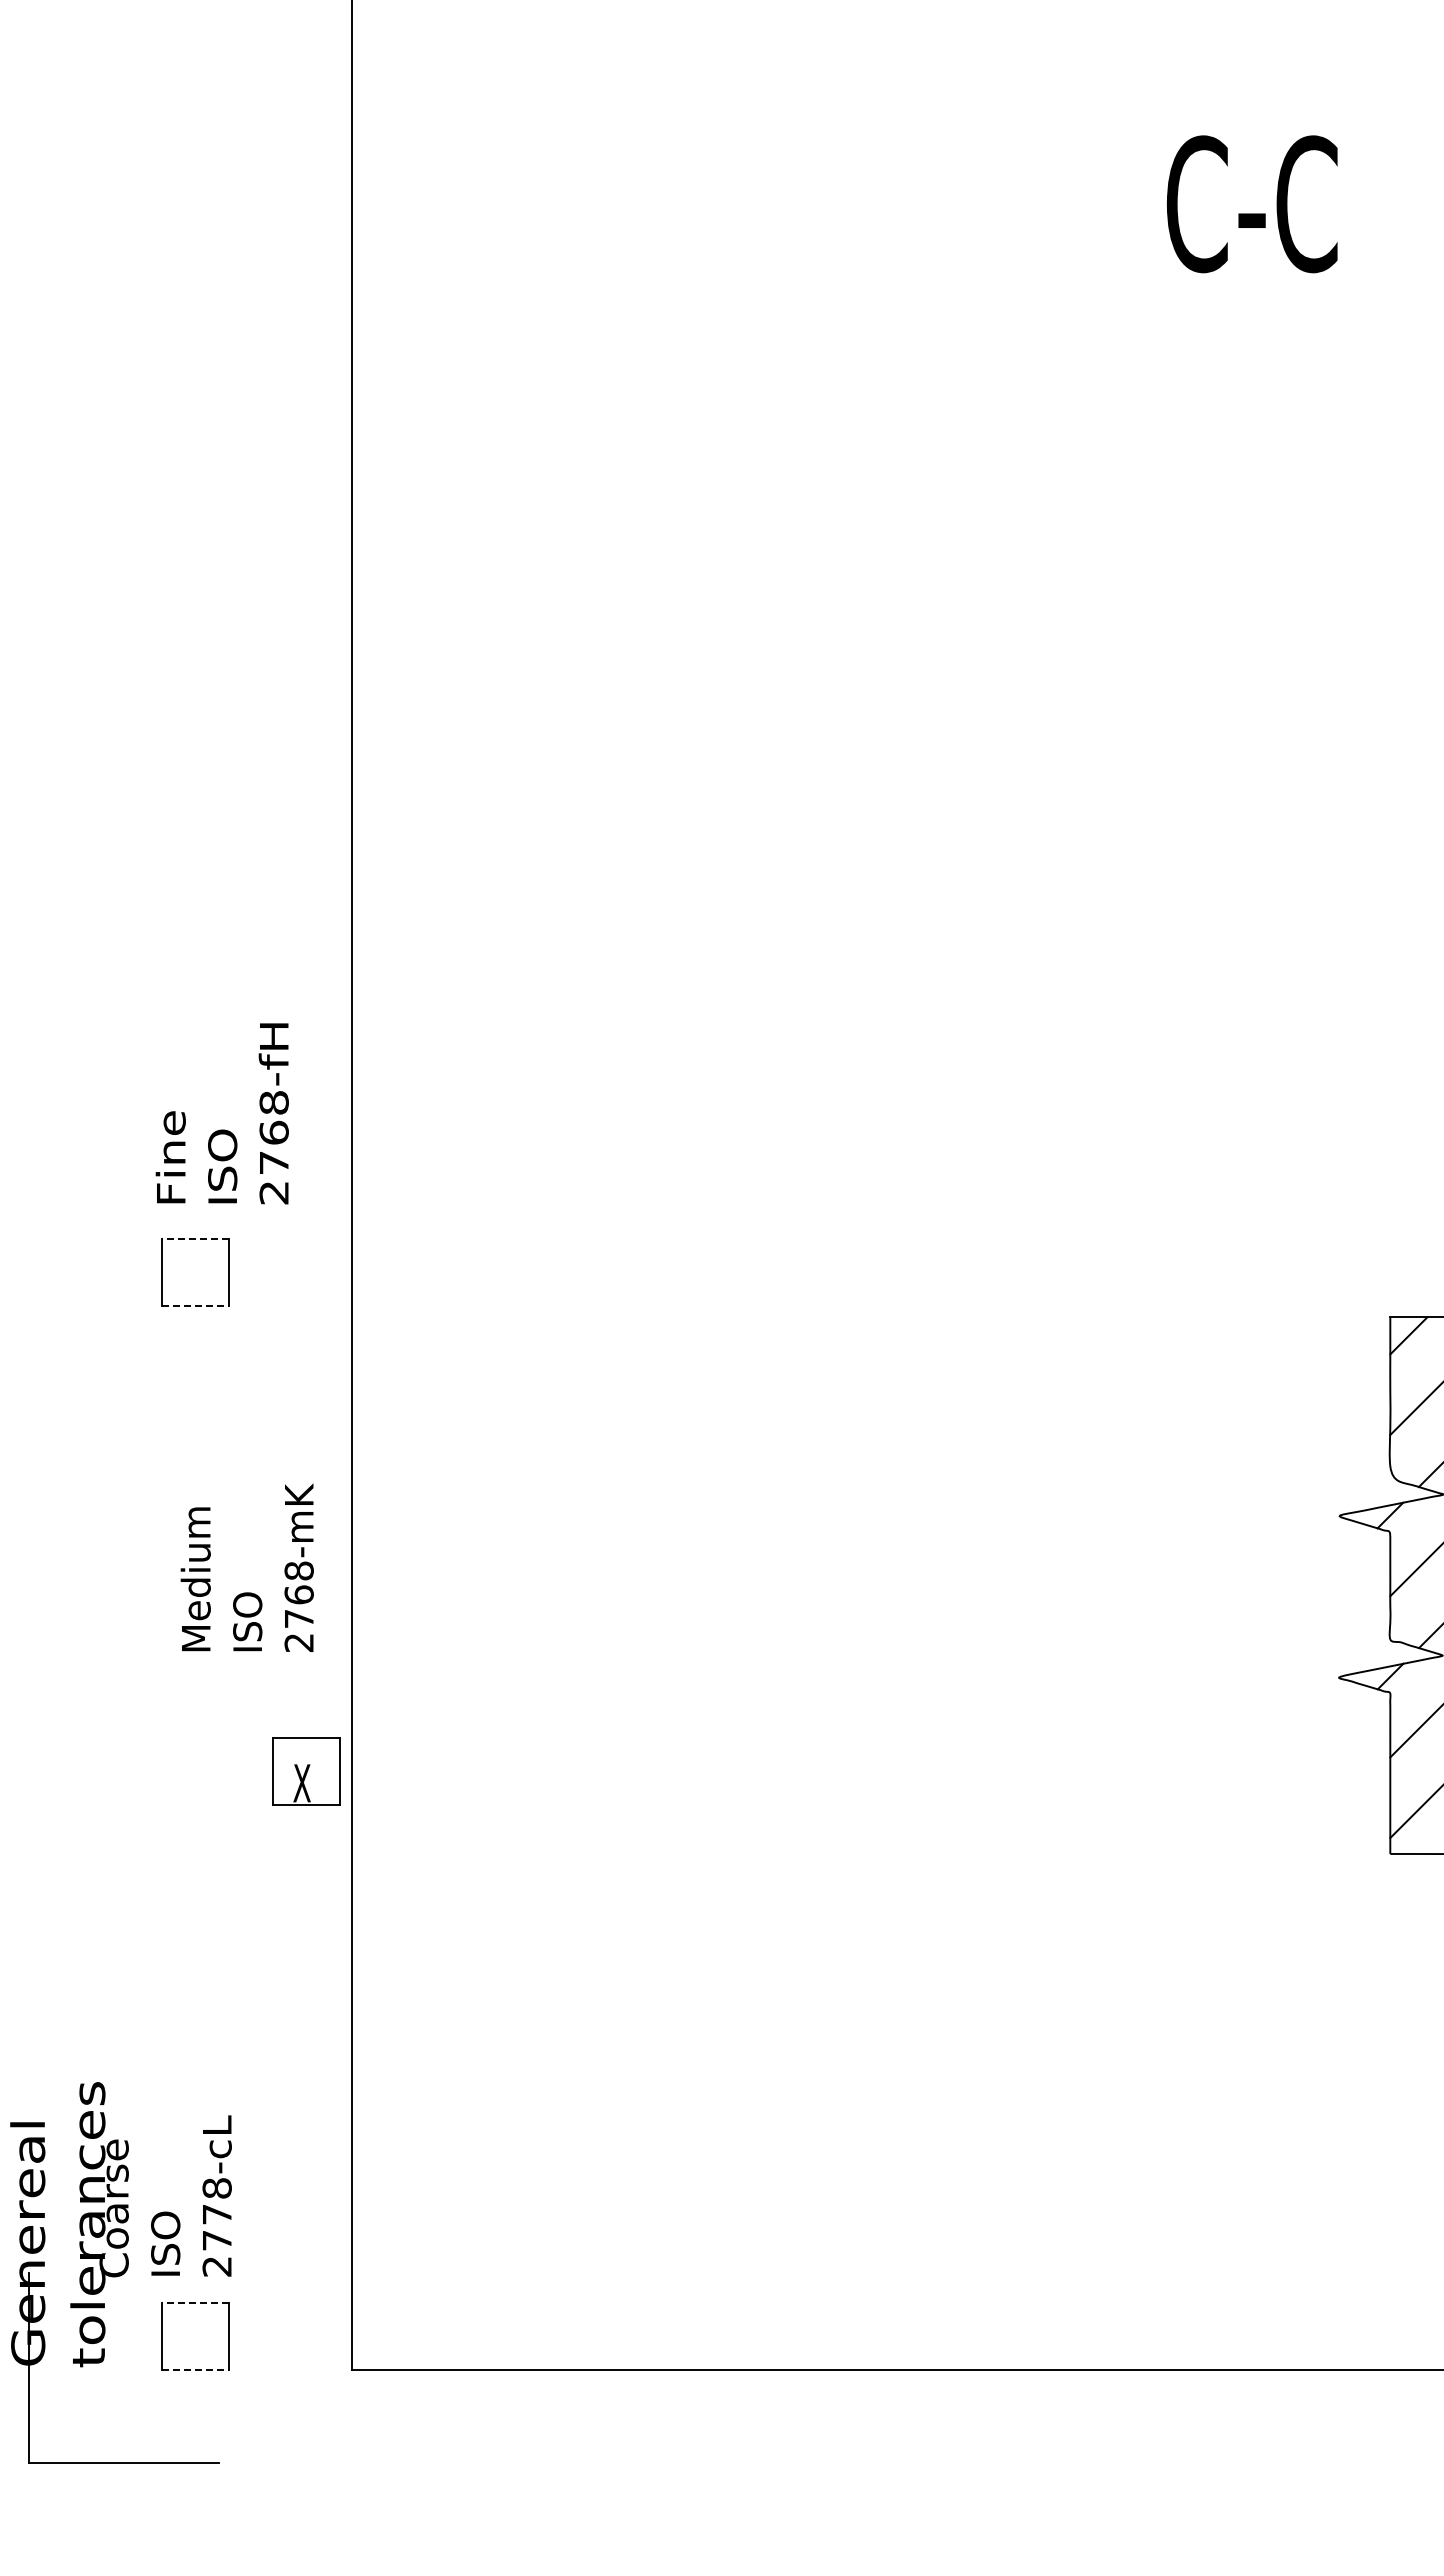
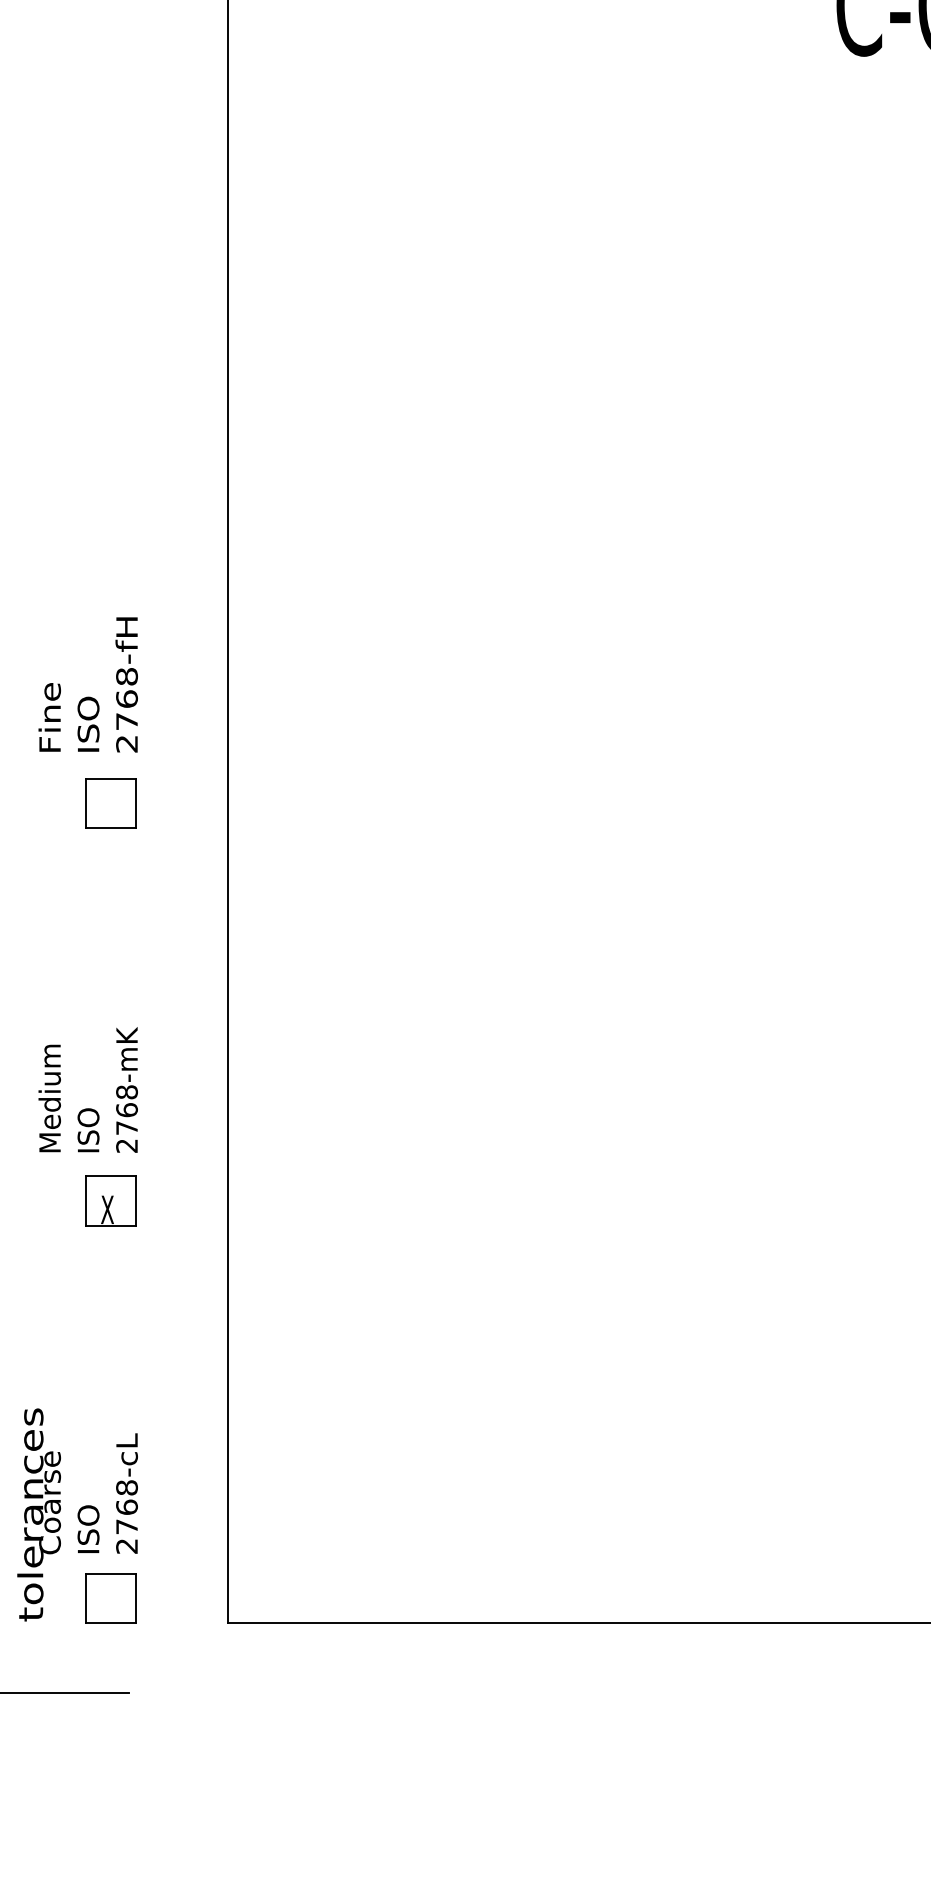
text: (221, 1113) -> (87, 684), moved
line: (195, 1239) -> (110, 778), dashed -> solid
line: (196, 1305) -> (111, 828), dashed -> solid
text: (246, 1567) -> (87, 1089), moved
part: (306, 1771) -> (110, 1201), moved
text: (216, 2214) -> (126, 1507), 2778-cL -> 2768-cL
line: (195, 2303) -> (110, 1573), dashed -> solid
line: (196, 2369) -> (111, 1623), dashed -> solid

